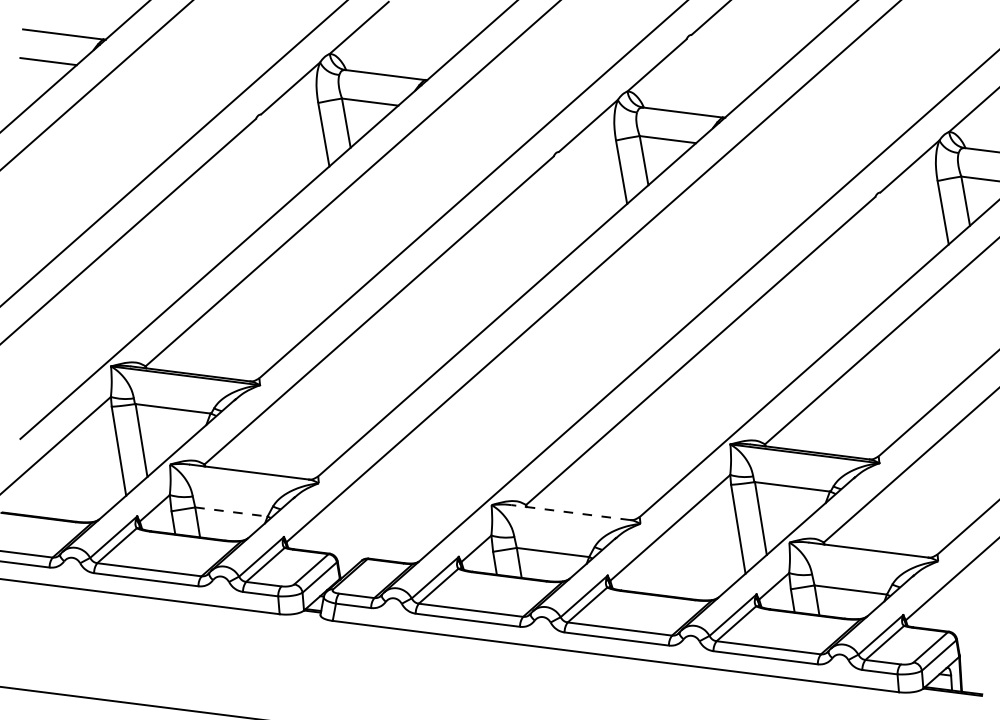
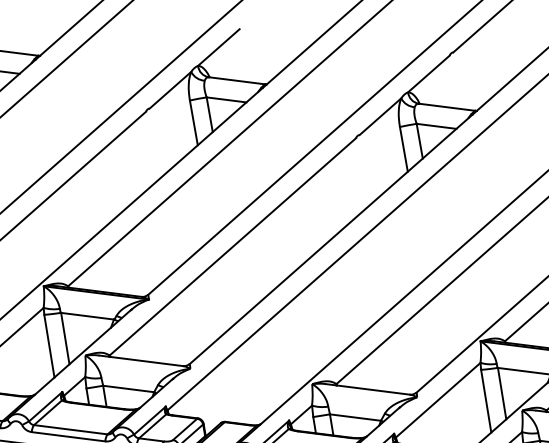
line: (231, 512) -> (128, 389), dashed -> solid
line: (570, 512) -> (367, 389), dashed -> solid

